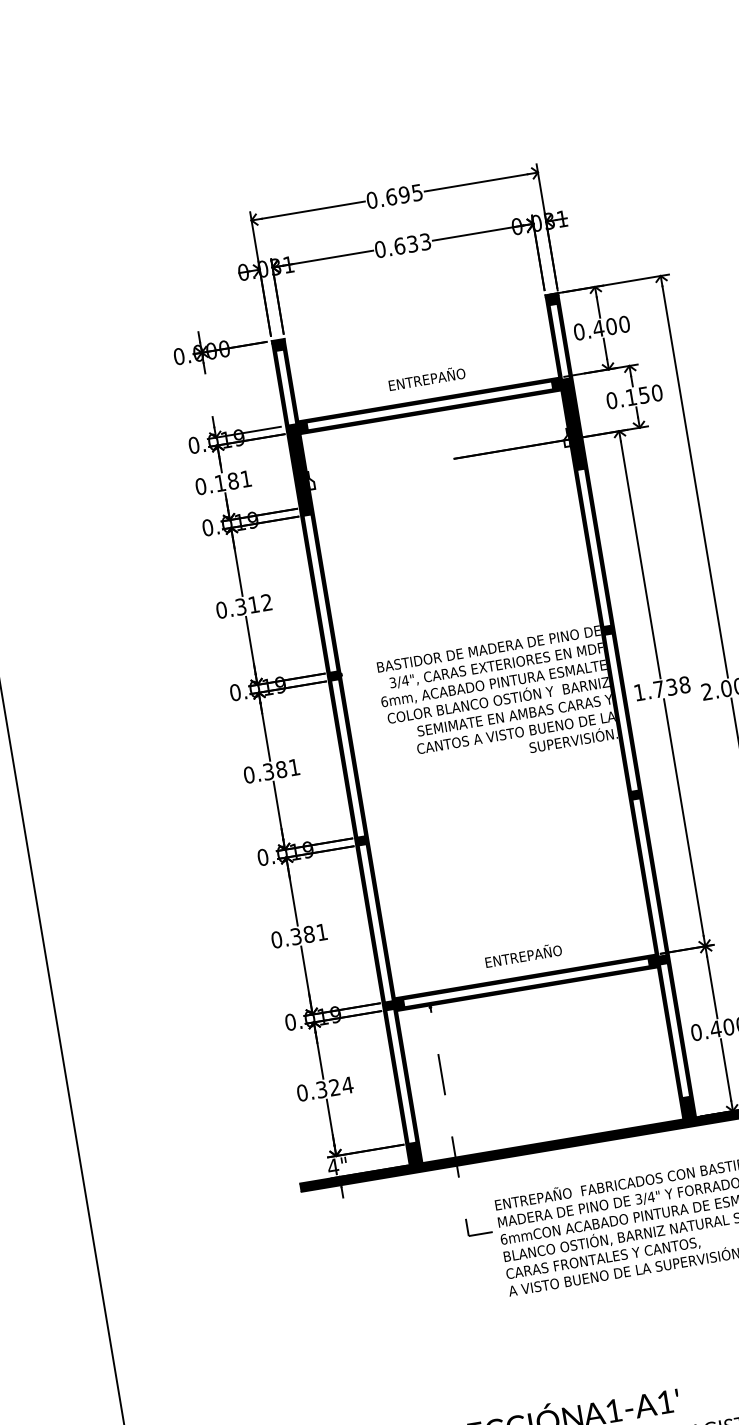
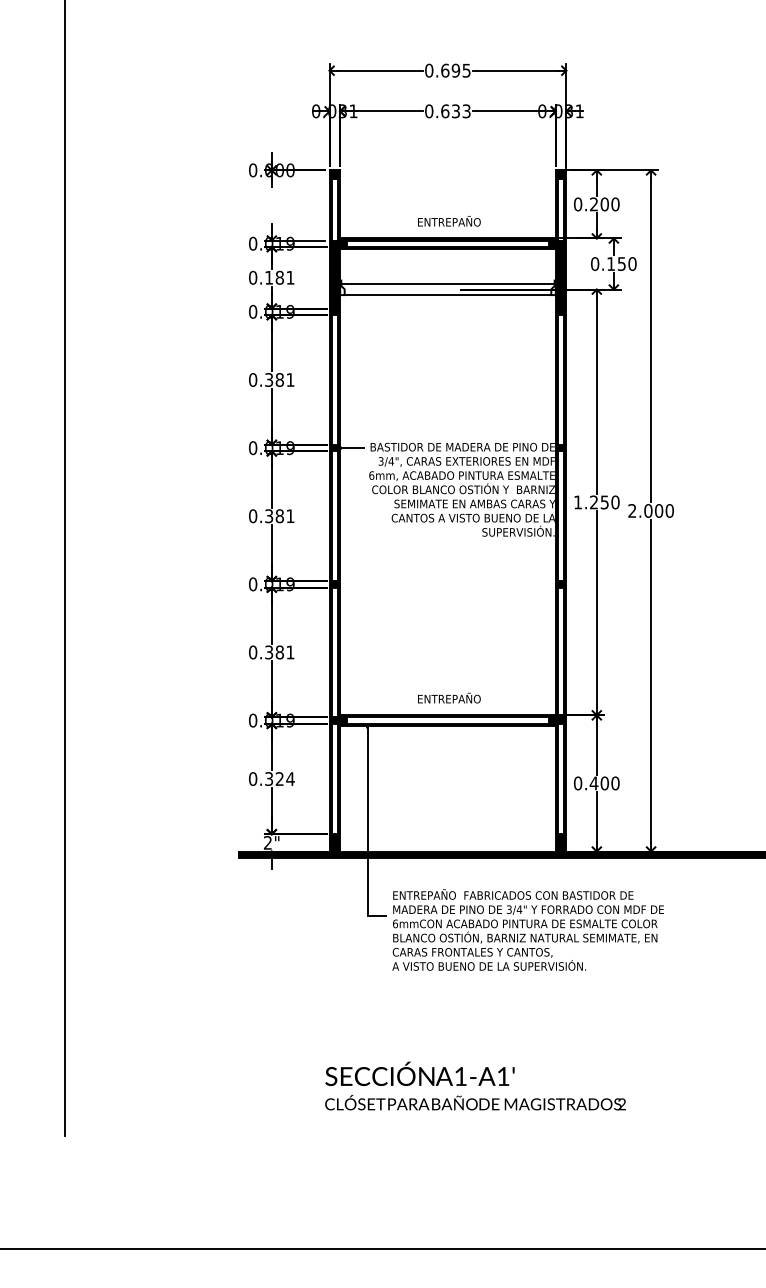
text: (597, 328) -> (593, 204), 0.400 -> 0.200
line: (437, 455) -> (447, 284), added
line: (439, 467) -> (447, 294), added
text: (259, 603) -> (284, 379), 0.312 -> 0.381
line: (354, 673) -> (351, 448), added
text: (671, 687) -> (604, 502), 1.738 -> 1.250
line: (451, 1133) -> (367, 831), dashed -> solid
text: (332, 1166) -> (267, 842), 4" -> 2"

